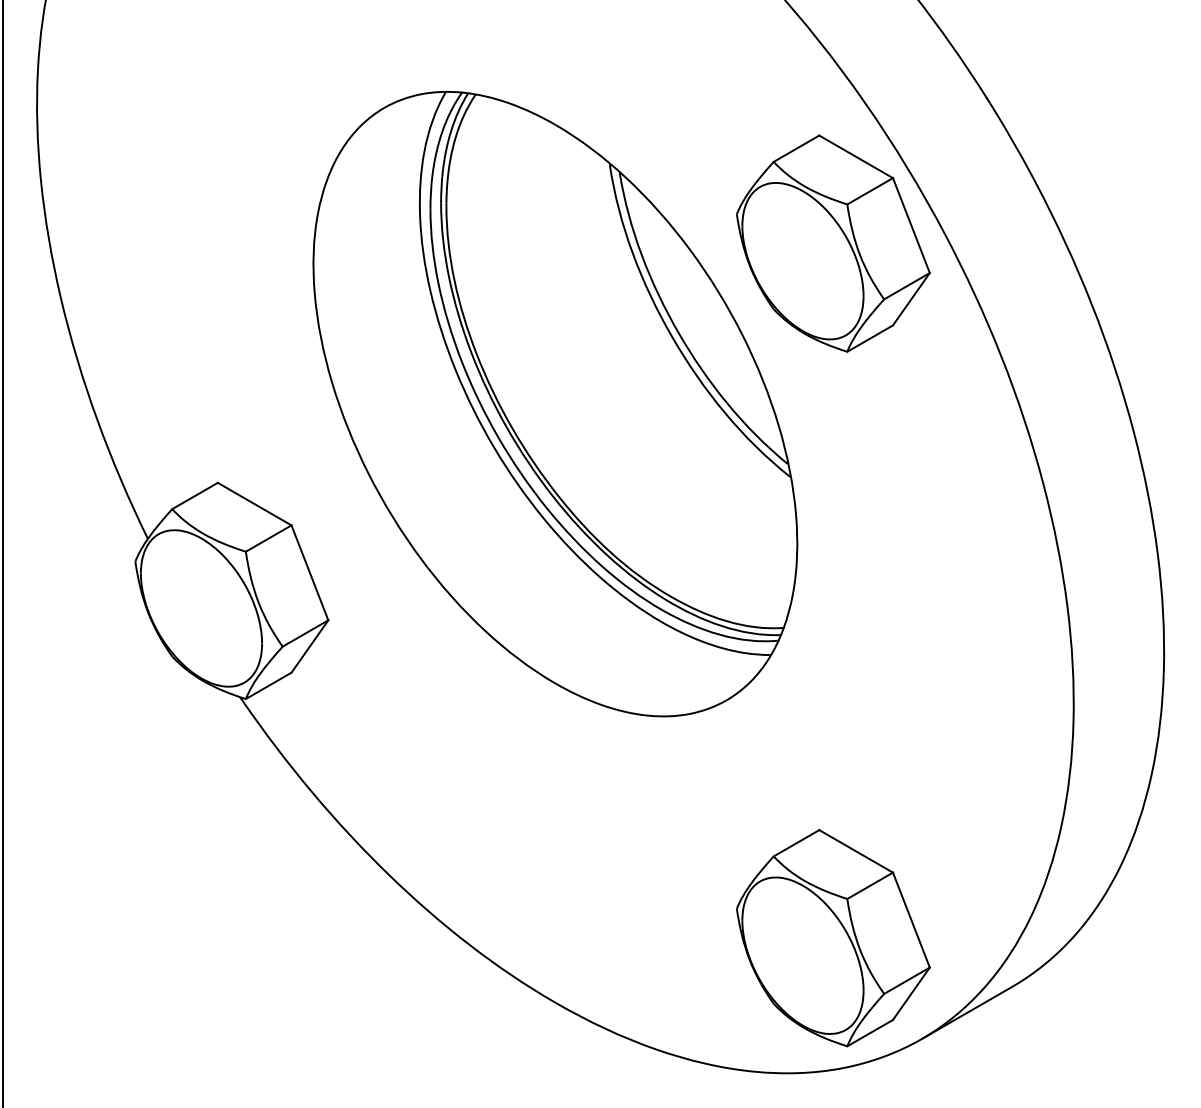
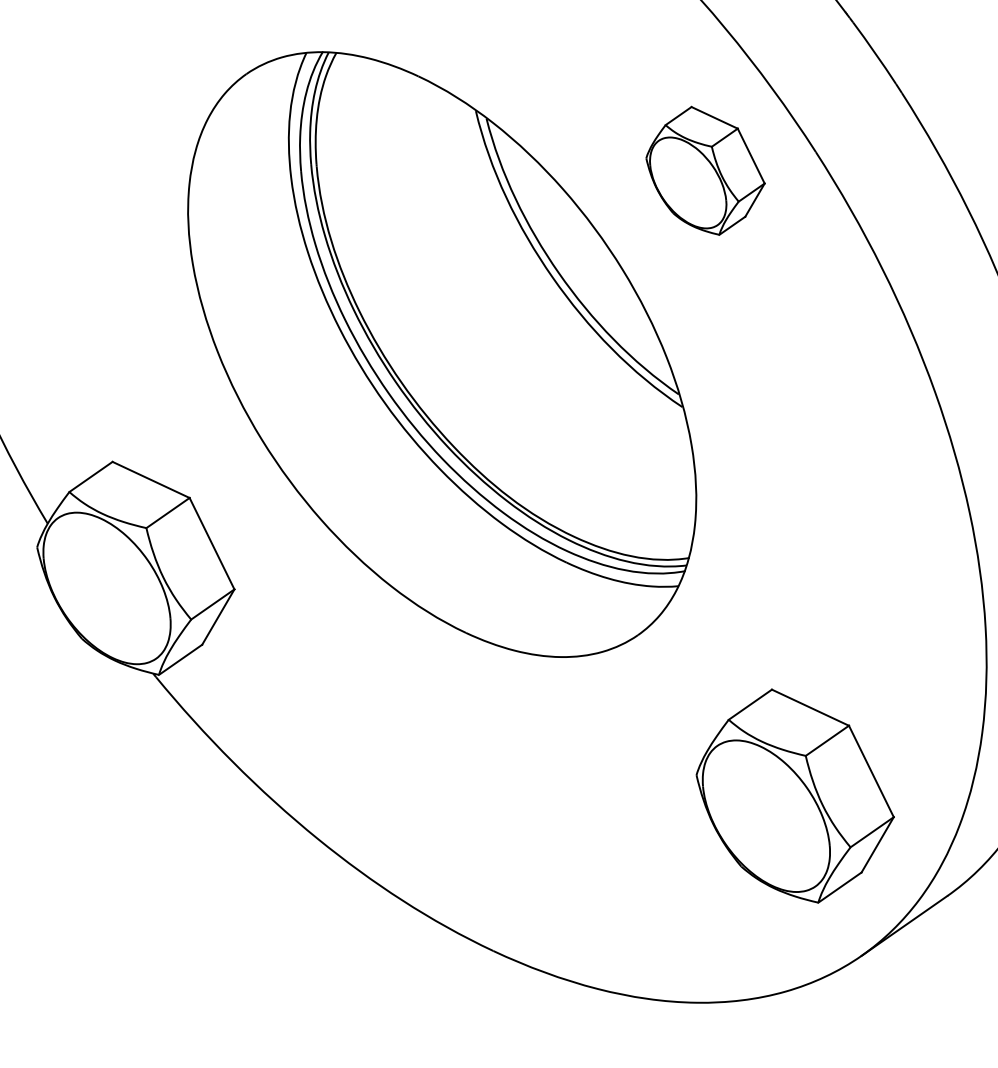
part: (833, 243) -> (705, 170), size x0.6
part: (833, 938) -> (795, 796), moved

